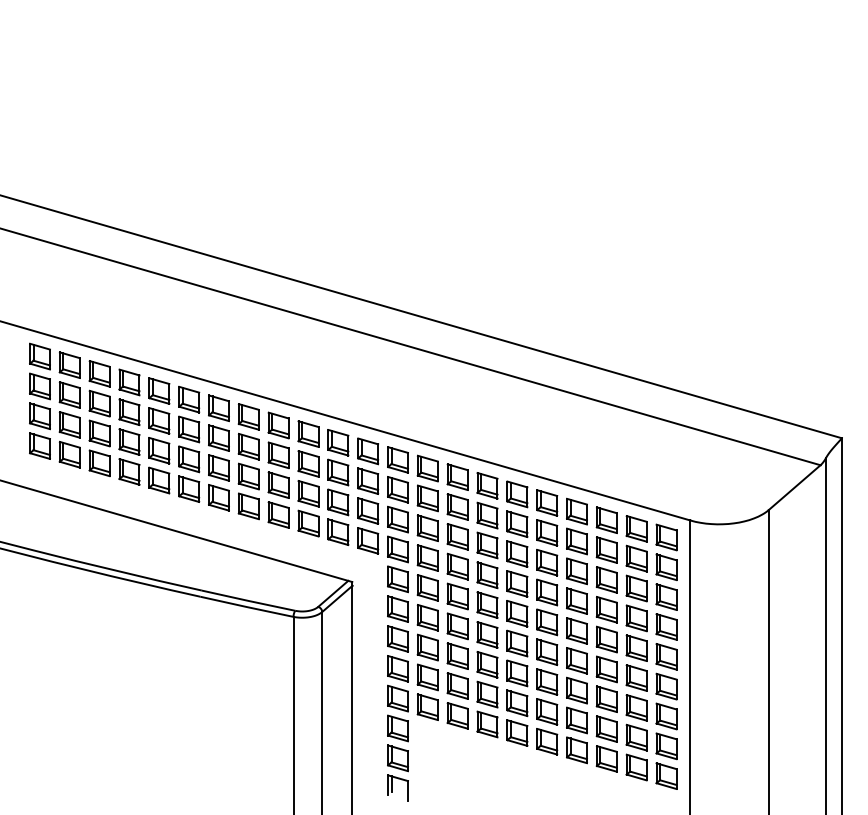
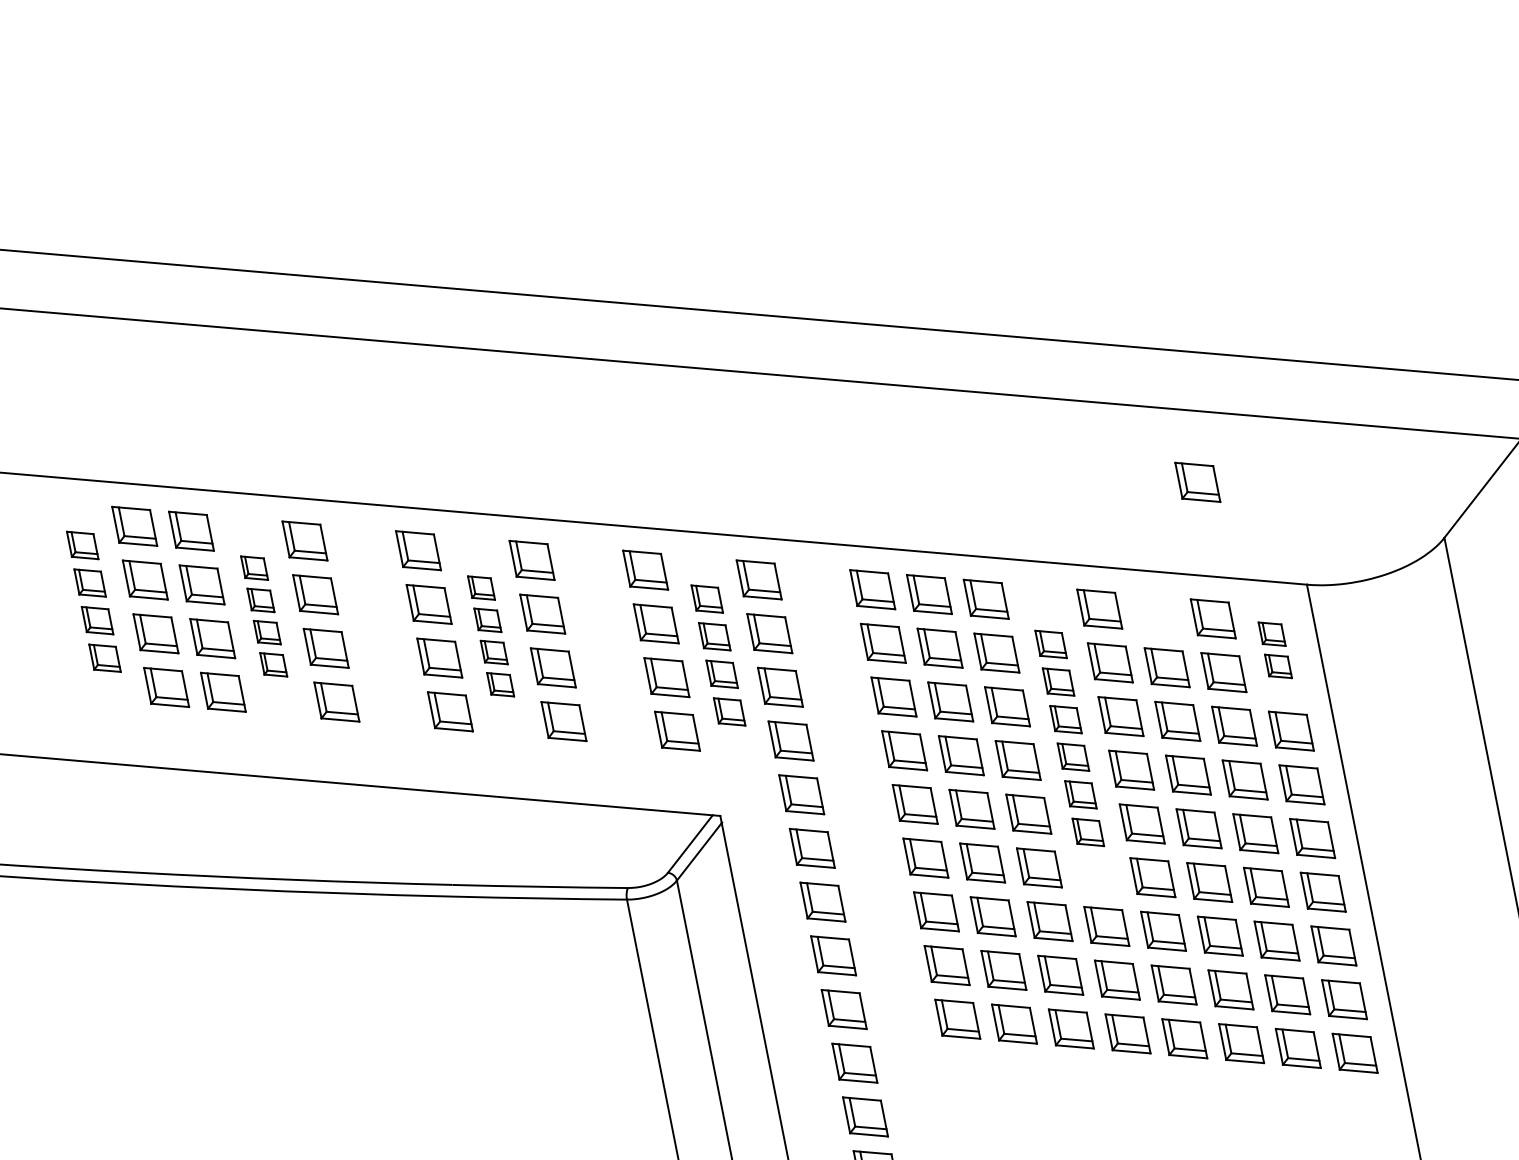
part: (39, 400) -> (92, 600), size x0.7
part: (129, 426) -> (263, 615), size x0.6
part: (189, 443) -> (377, 624), removed
part: (248, 461) -> (490, 635), size x0.6
part: (308, 478) -> (604, 645), removed
part: (368, 495) -> (718, 654), size x0.7
part: (606, 519) -> (1196, 481), moved
part: (666, 551) -> (1274, 649), size x0.6
part: (547, 577) -> (1070, 738), size x0.7
part: (427, 587) -> (857, 798), removed

